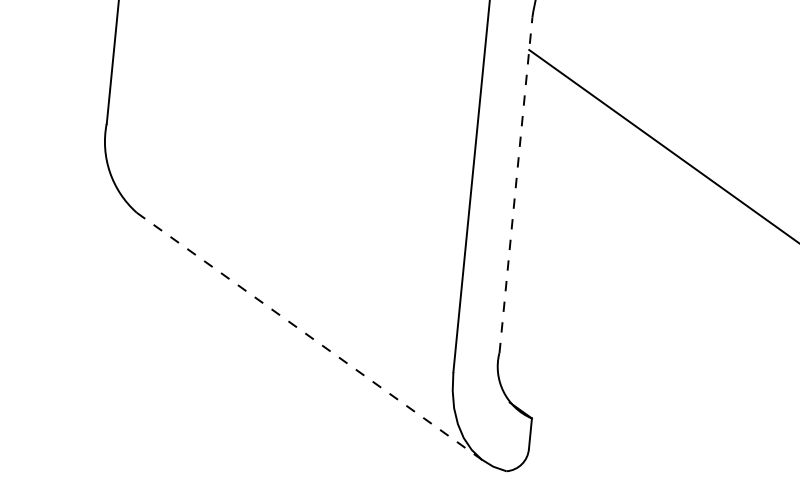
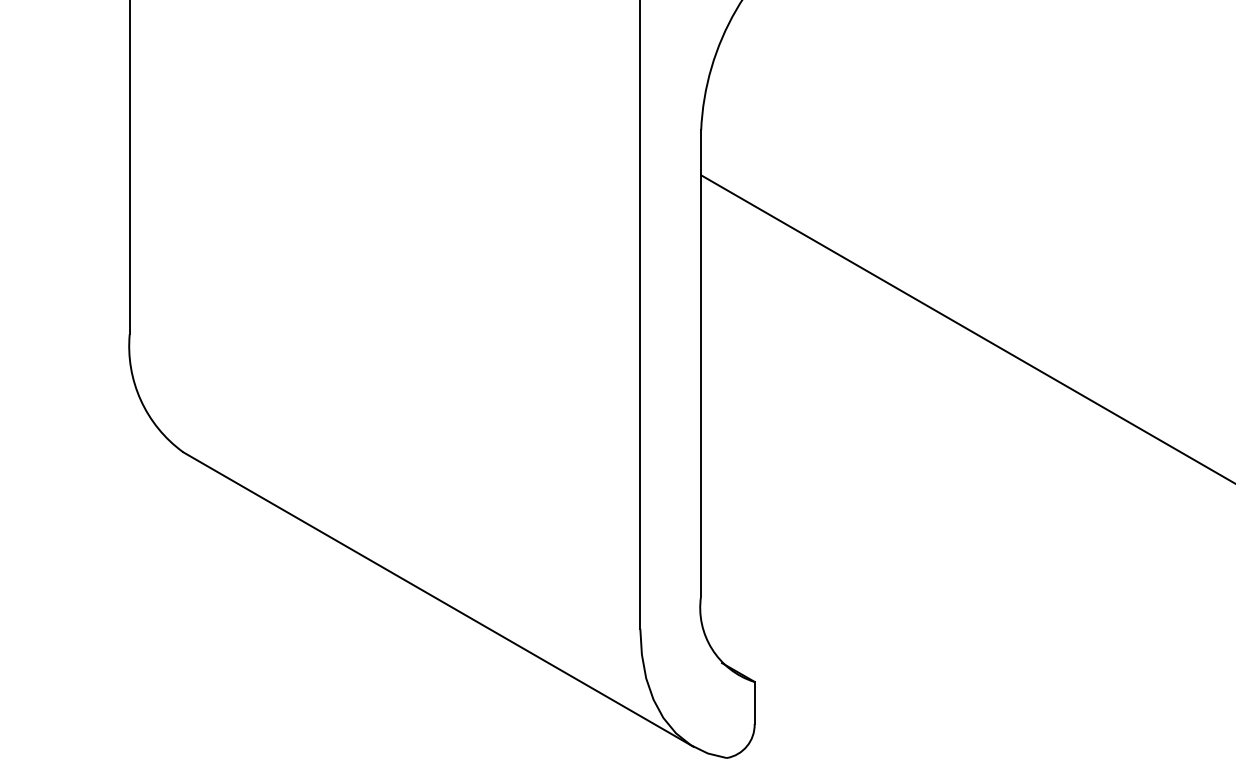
line: (516, 184) -> (701, 362), dashed -> solid
line: (310, 336) -> (438, 599), dashed -> solid

